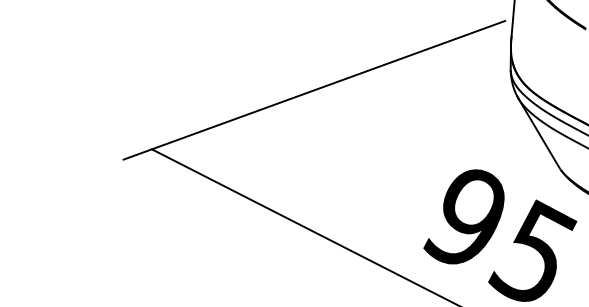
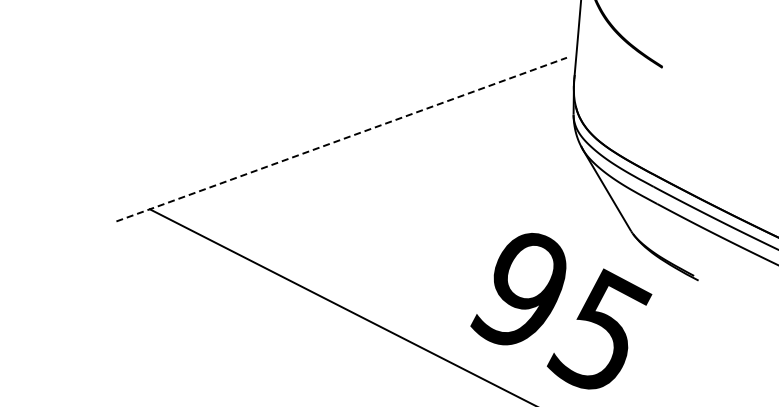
line: (314, 90) -> (341, 139), solid -> dashed

